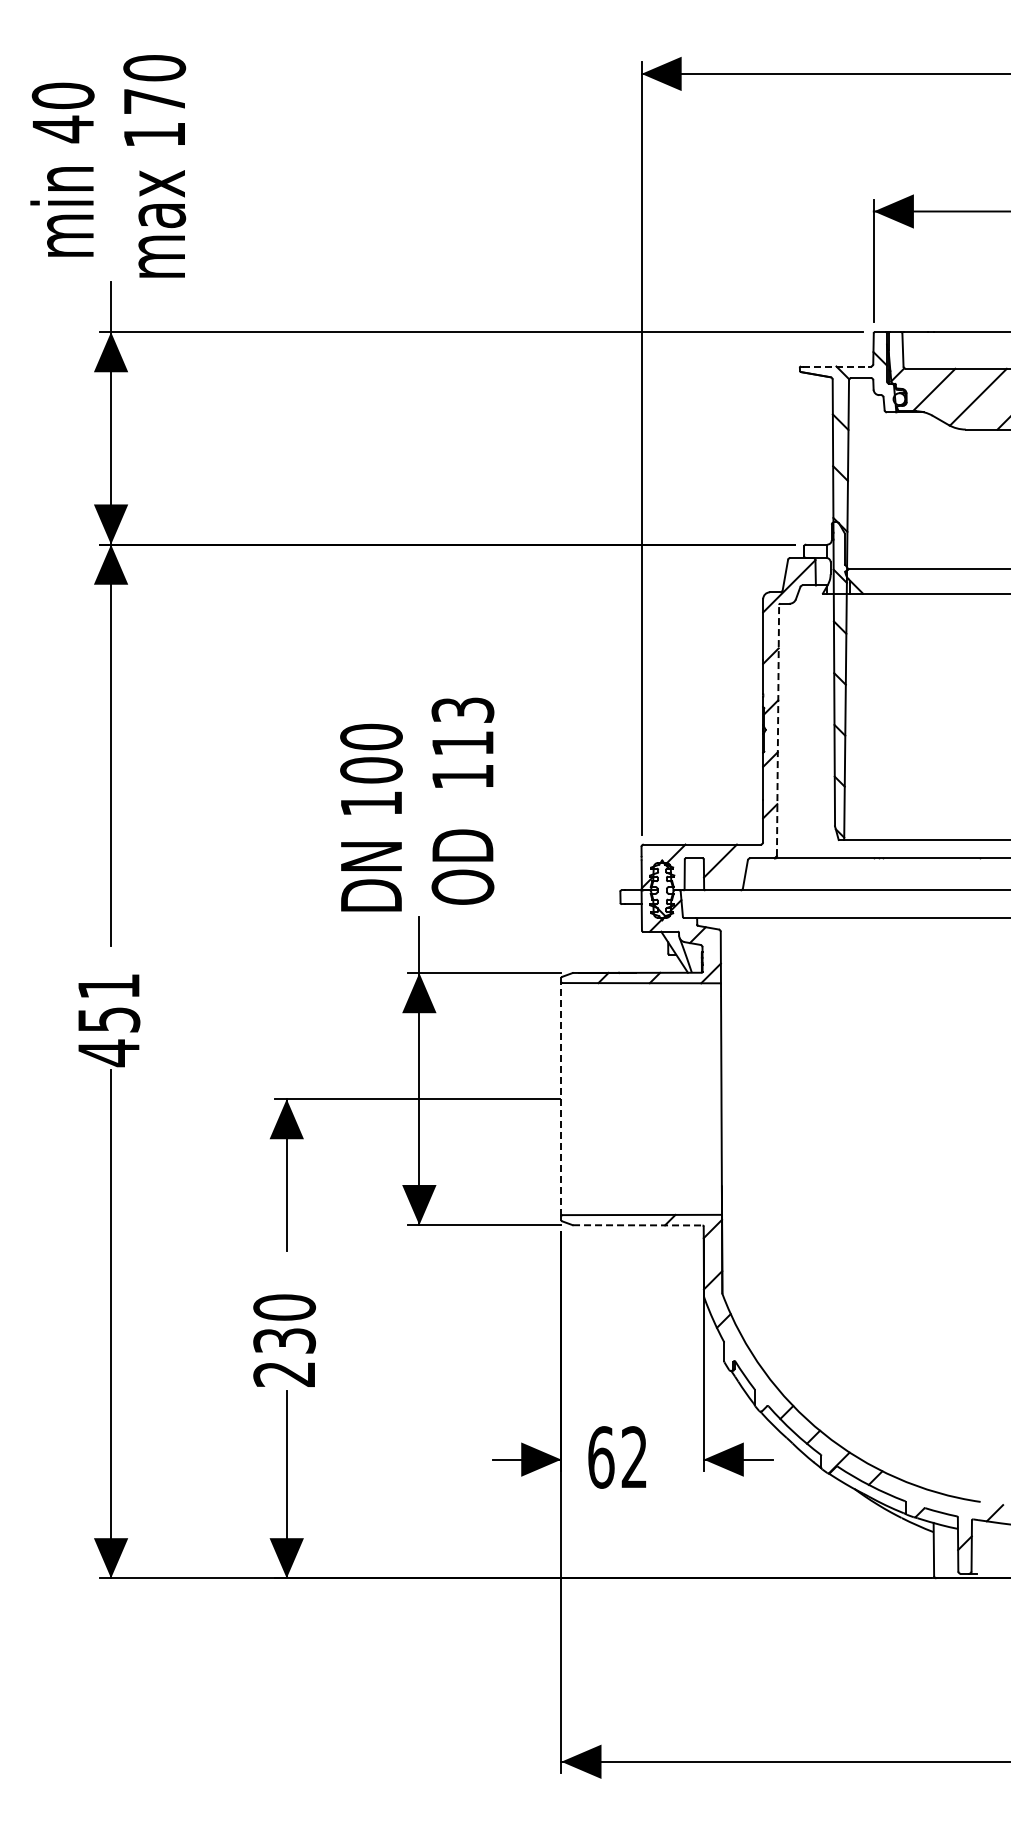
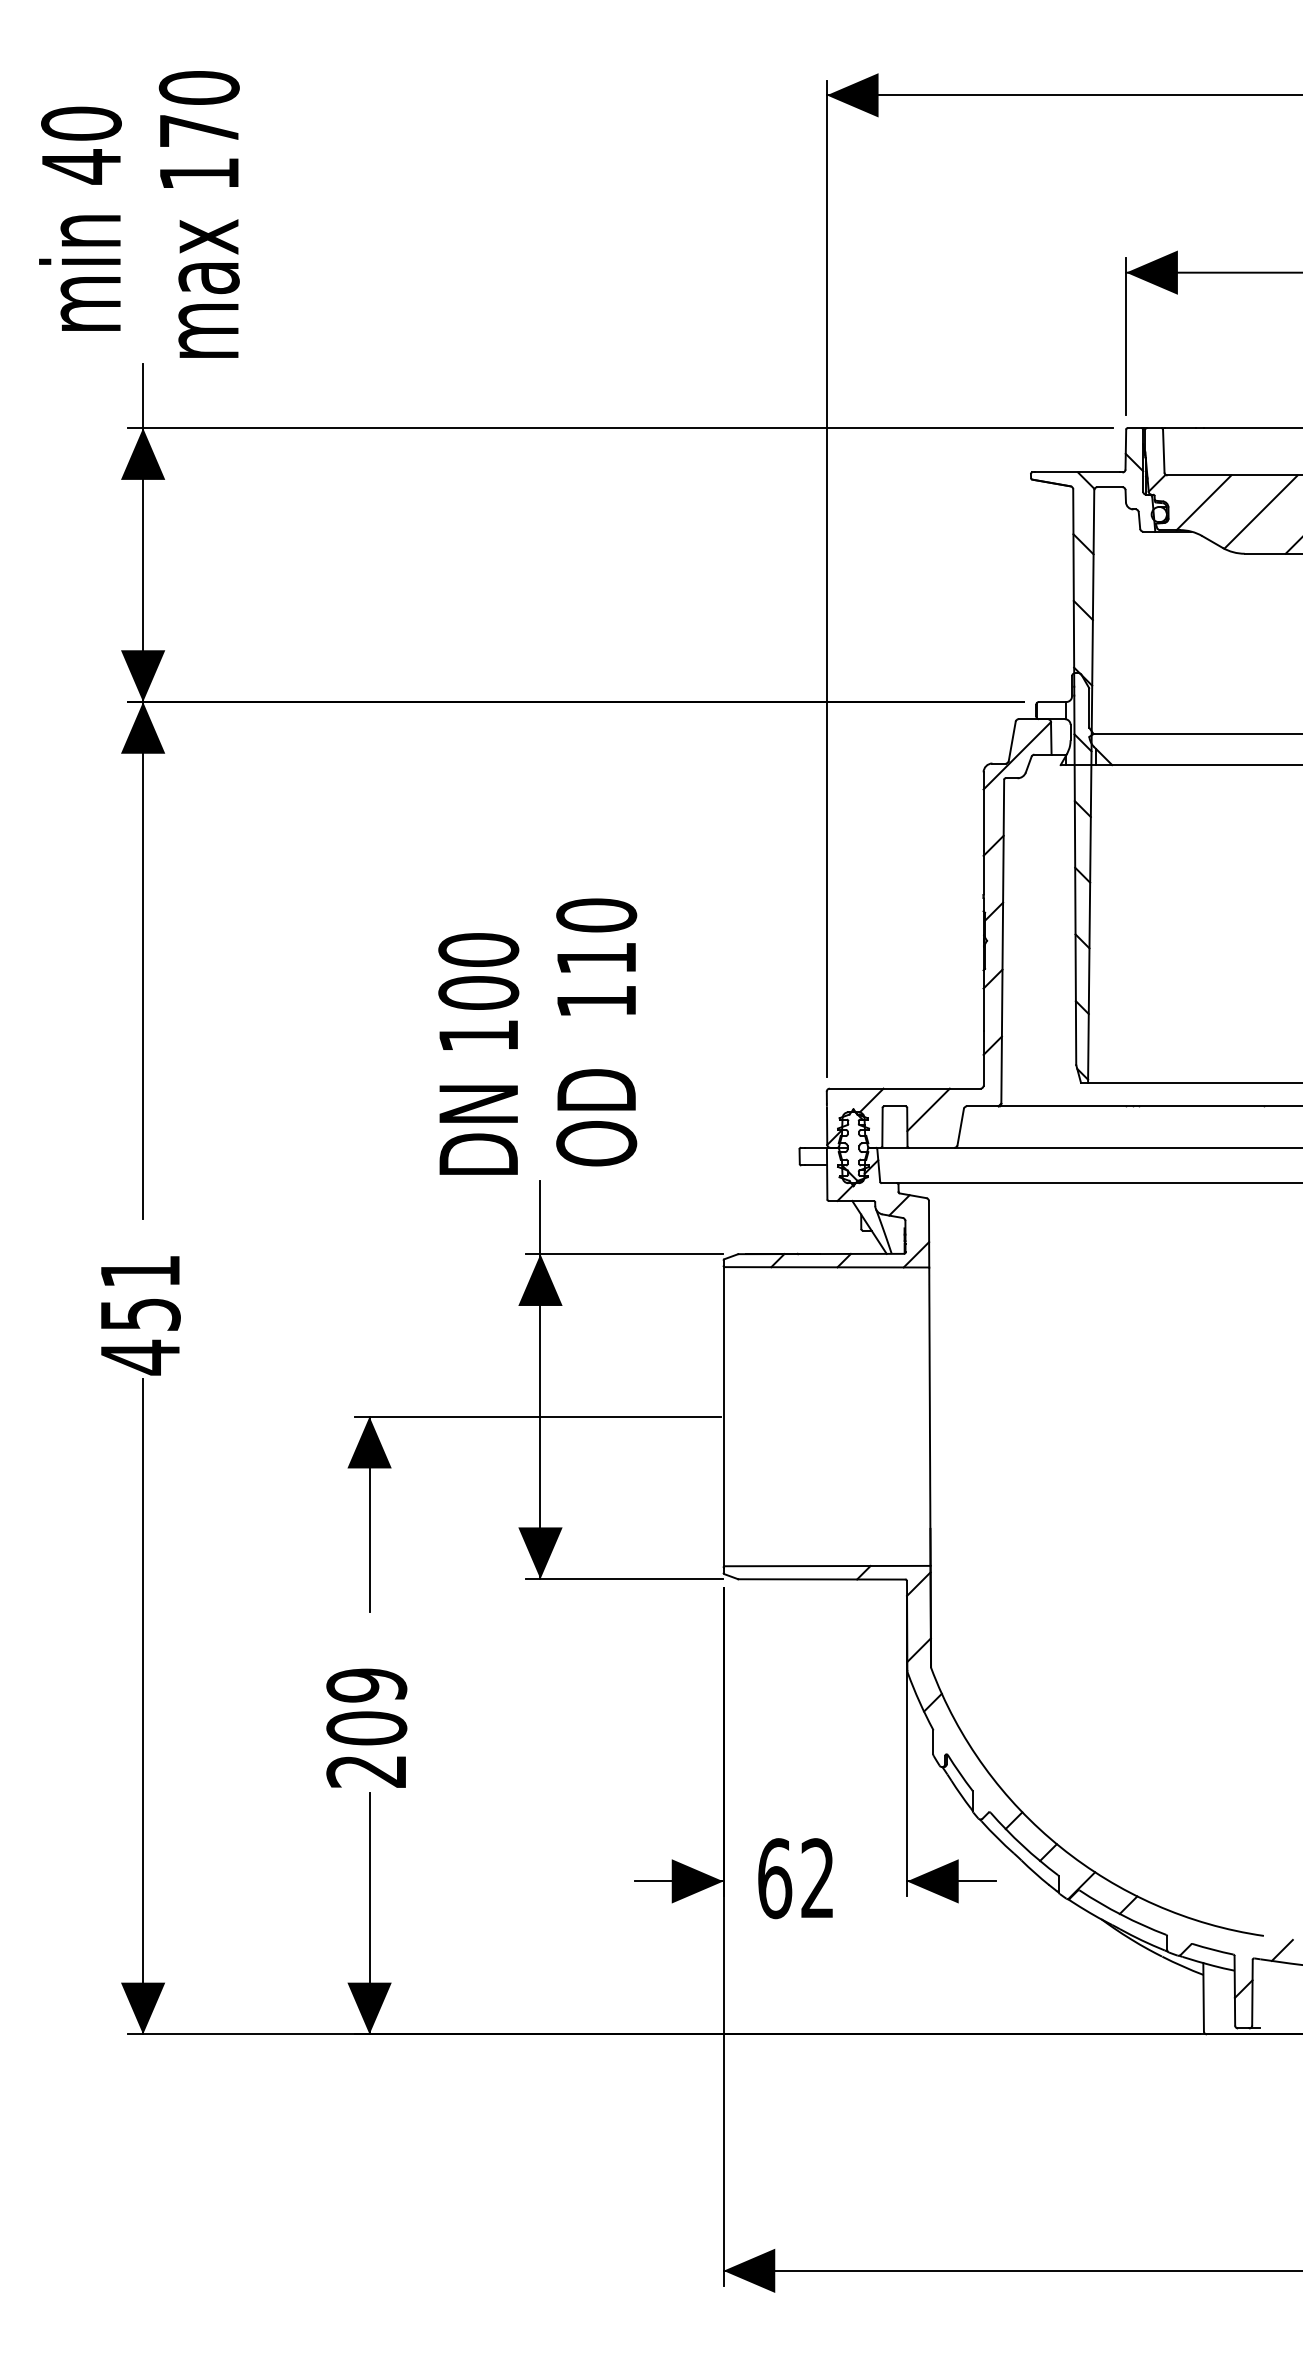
line: (836, 366) -> (1078, 472), dashed -> solid
text: (462, 710) -> (596, 915), 113 -> 110
line: (778, 730) -> (1003, 941), dashed -> solid
line: (561, 1098) -> (723, 1415), dashed -> solid
line: (637, 1225) -> (821, 1579), dashed -> solid
text: (284, 1324) -> (366, 1707), 230 -> 209

